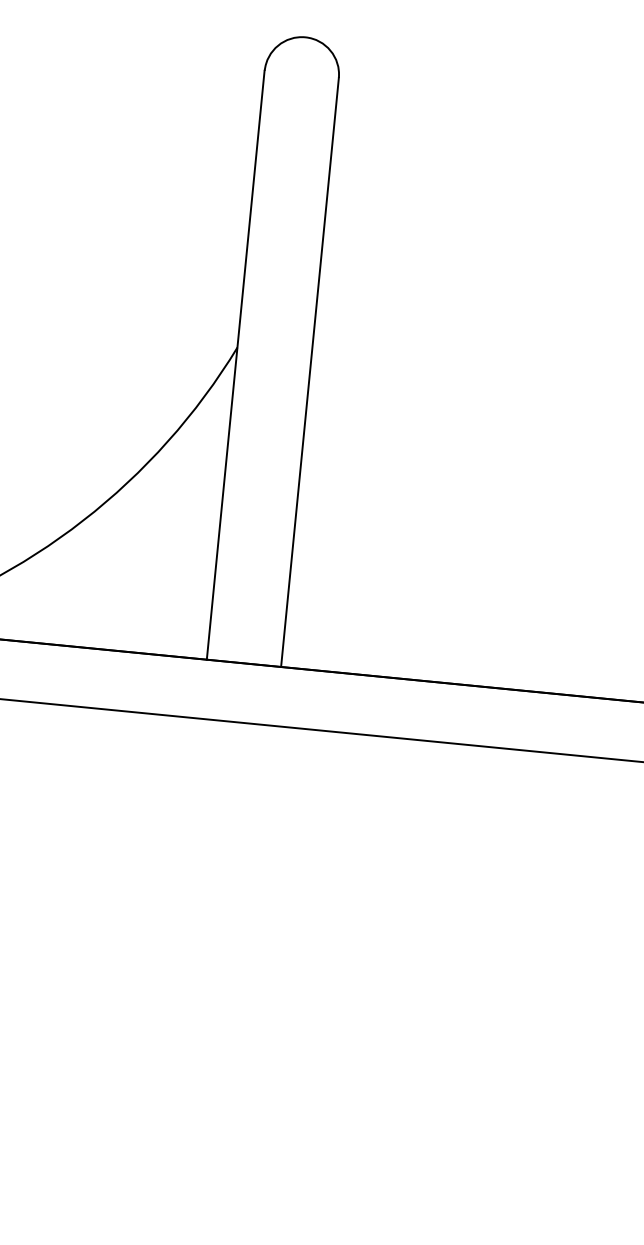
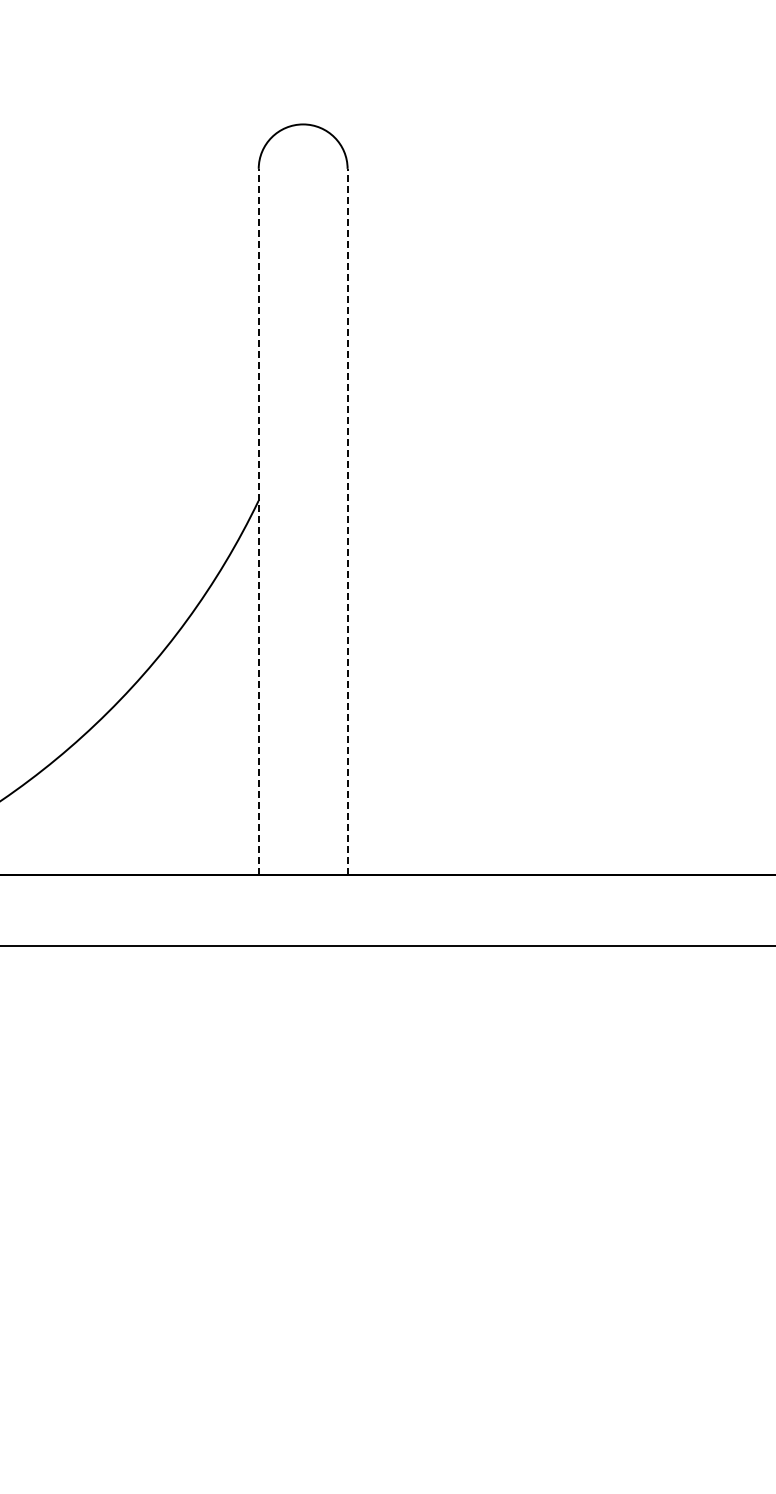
line: (235, 364) -> (258, 521), solid -> dashed
line: (309, 371) -> (347, 521), solid -> dashed

